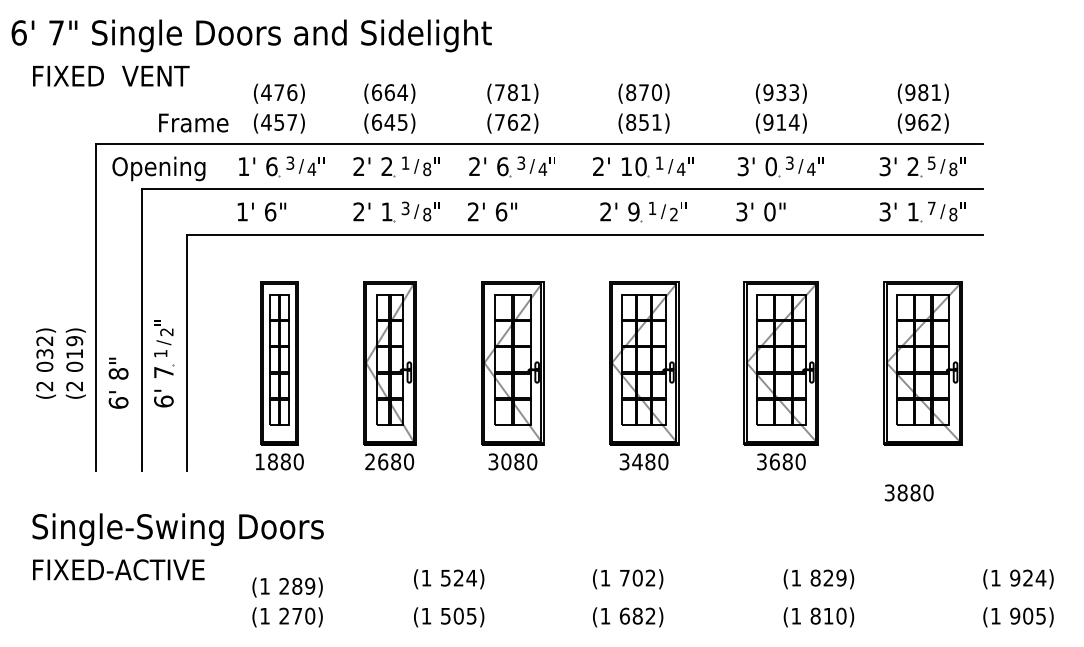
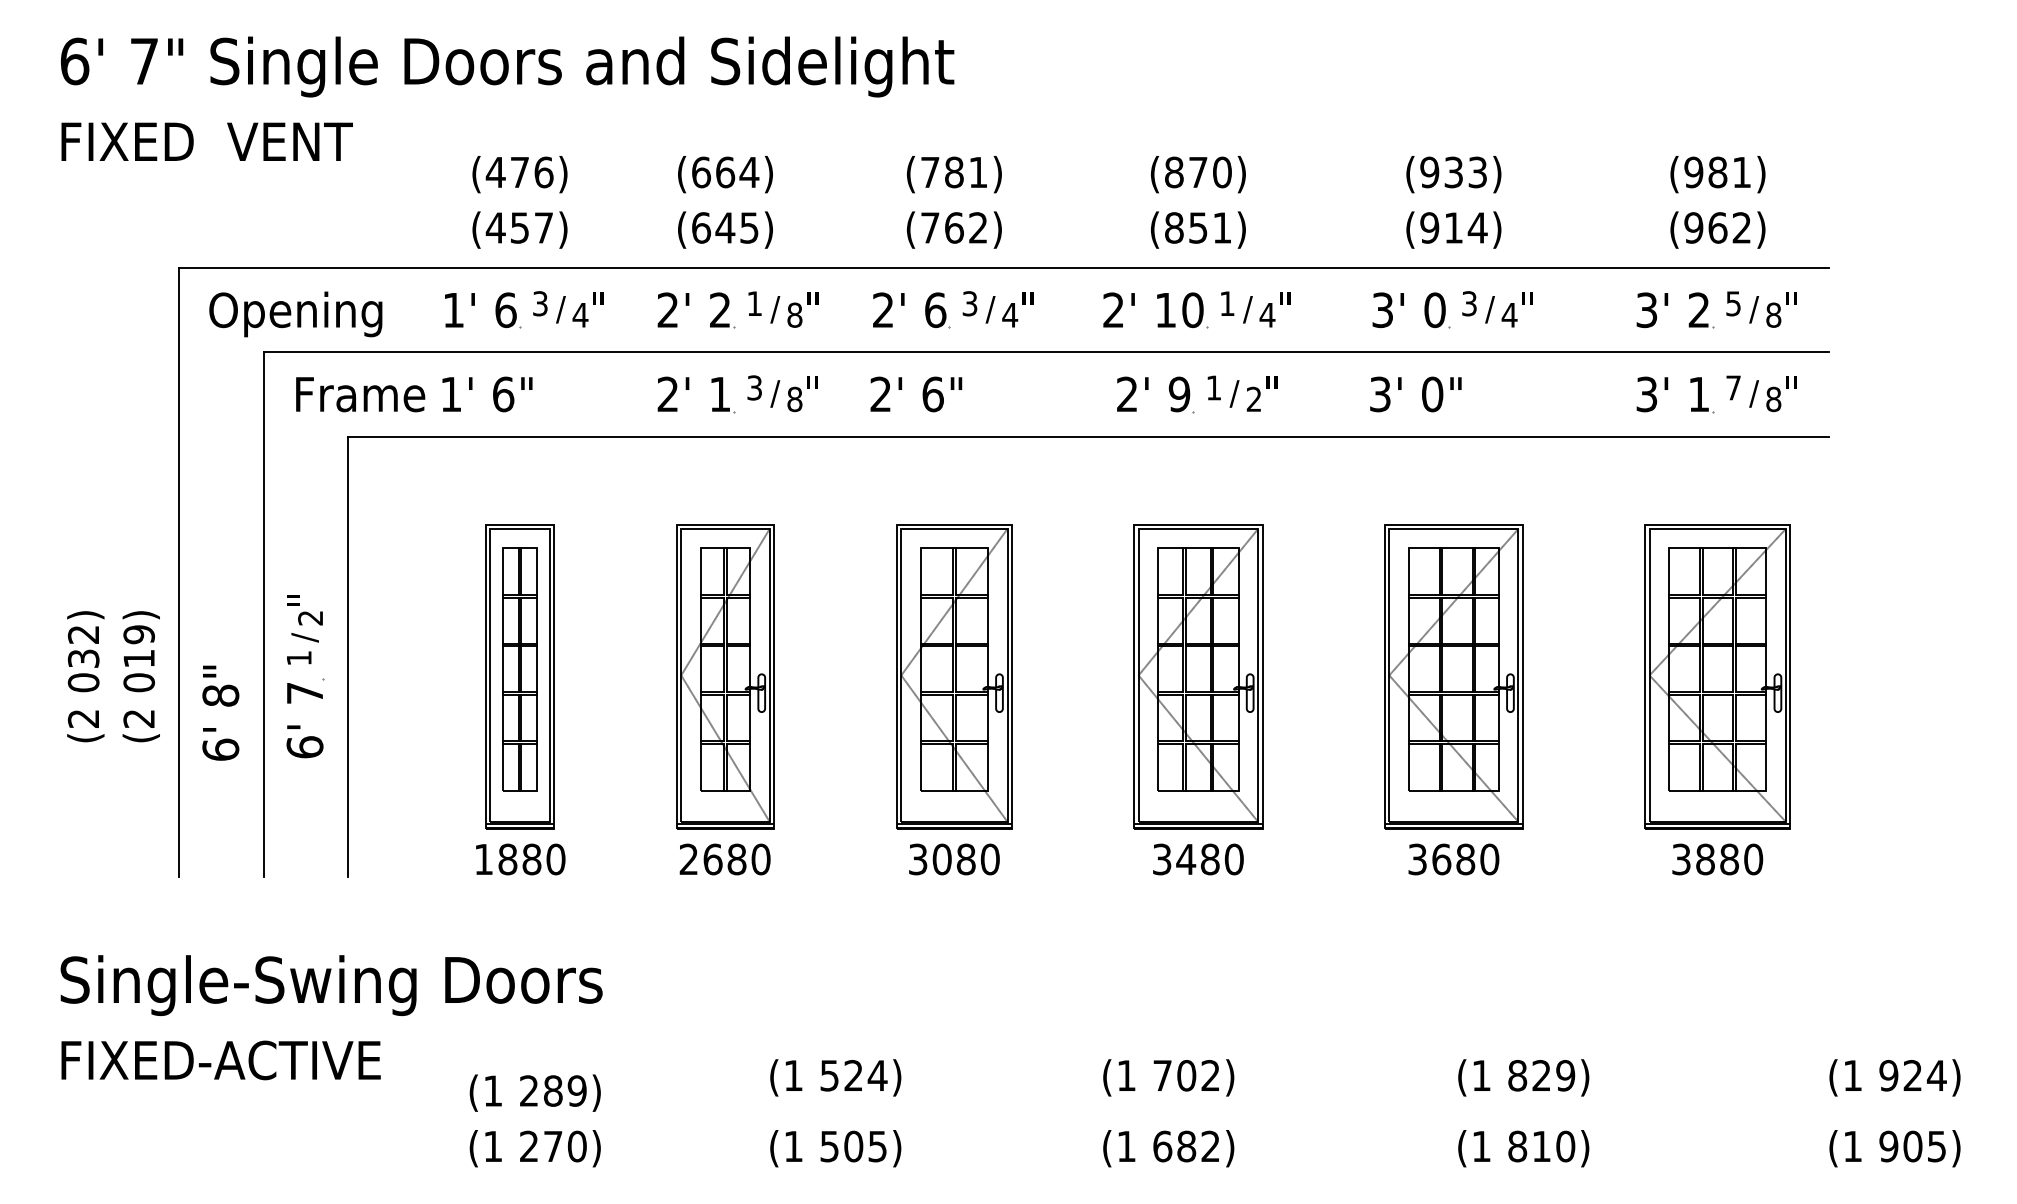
text: (251, 35) -> (507, 66), moved
text: (193, 122) -> (360, 393), moved
text: (908, 492) -> (1716, 858), moved

